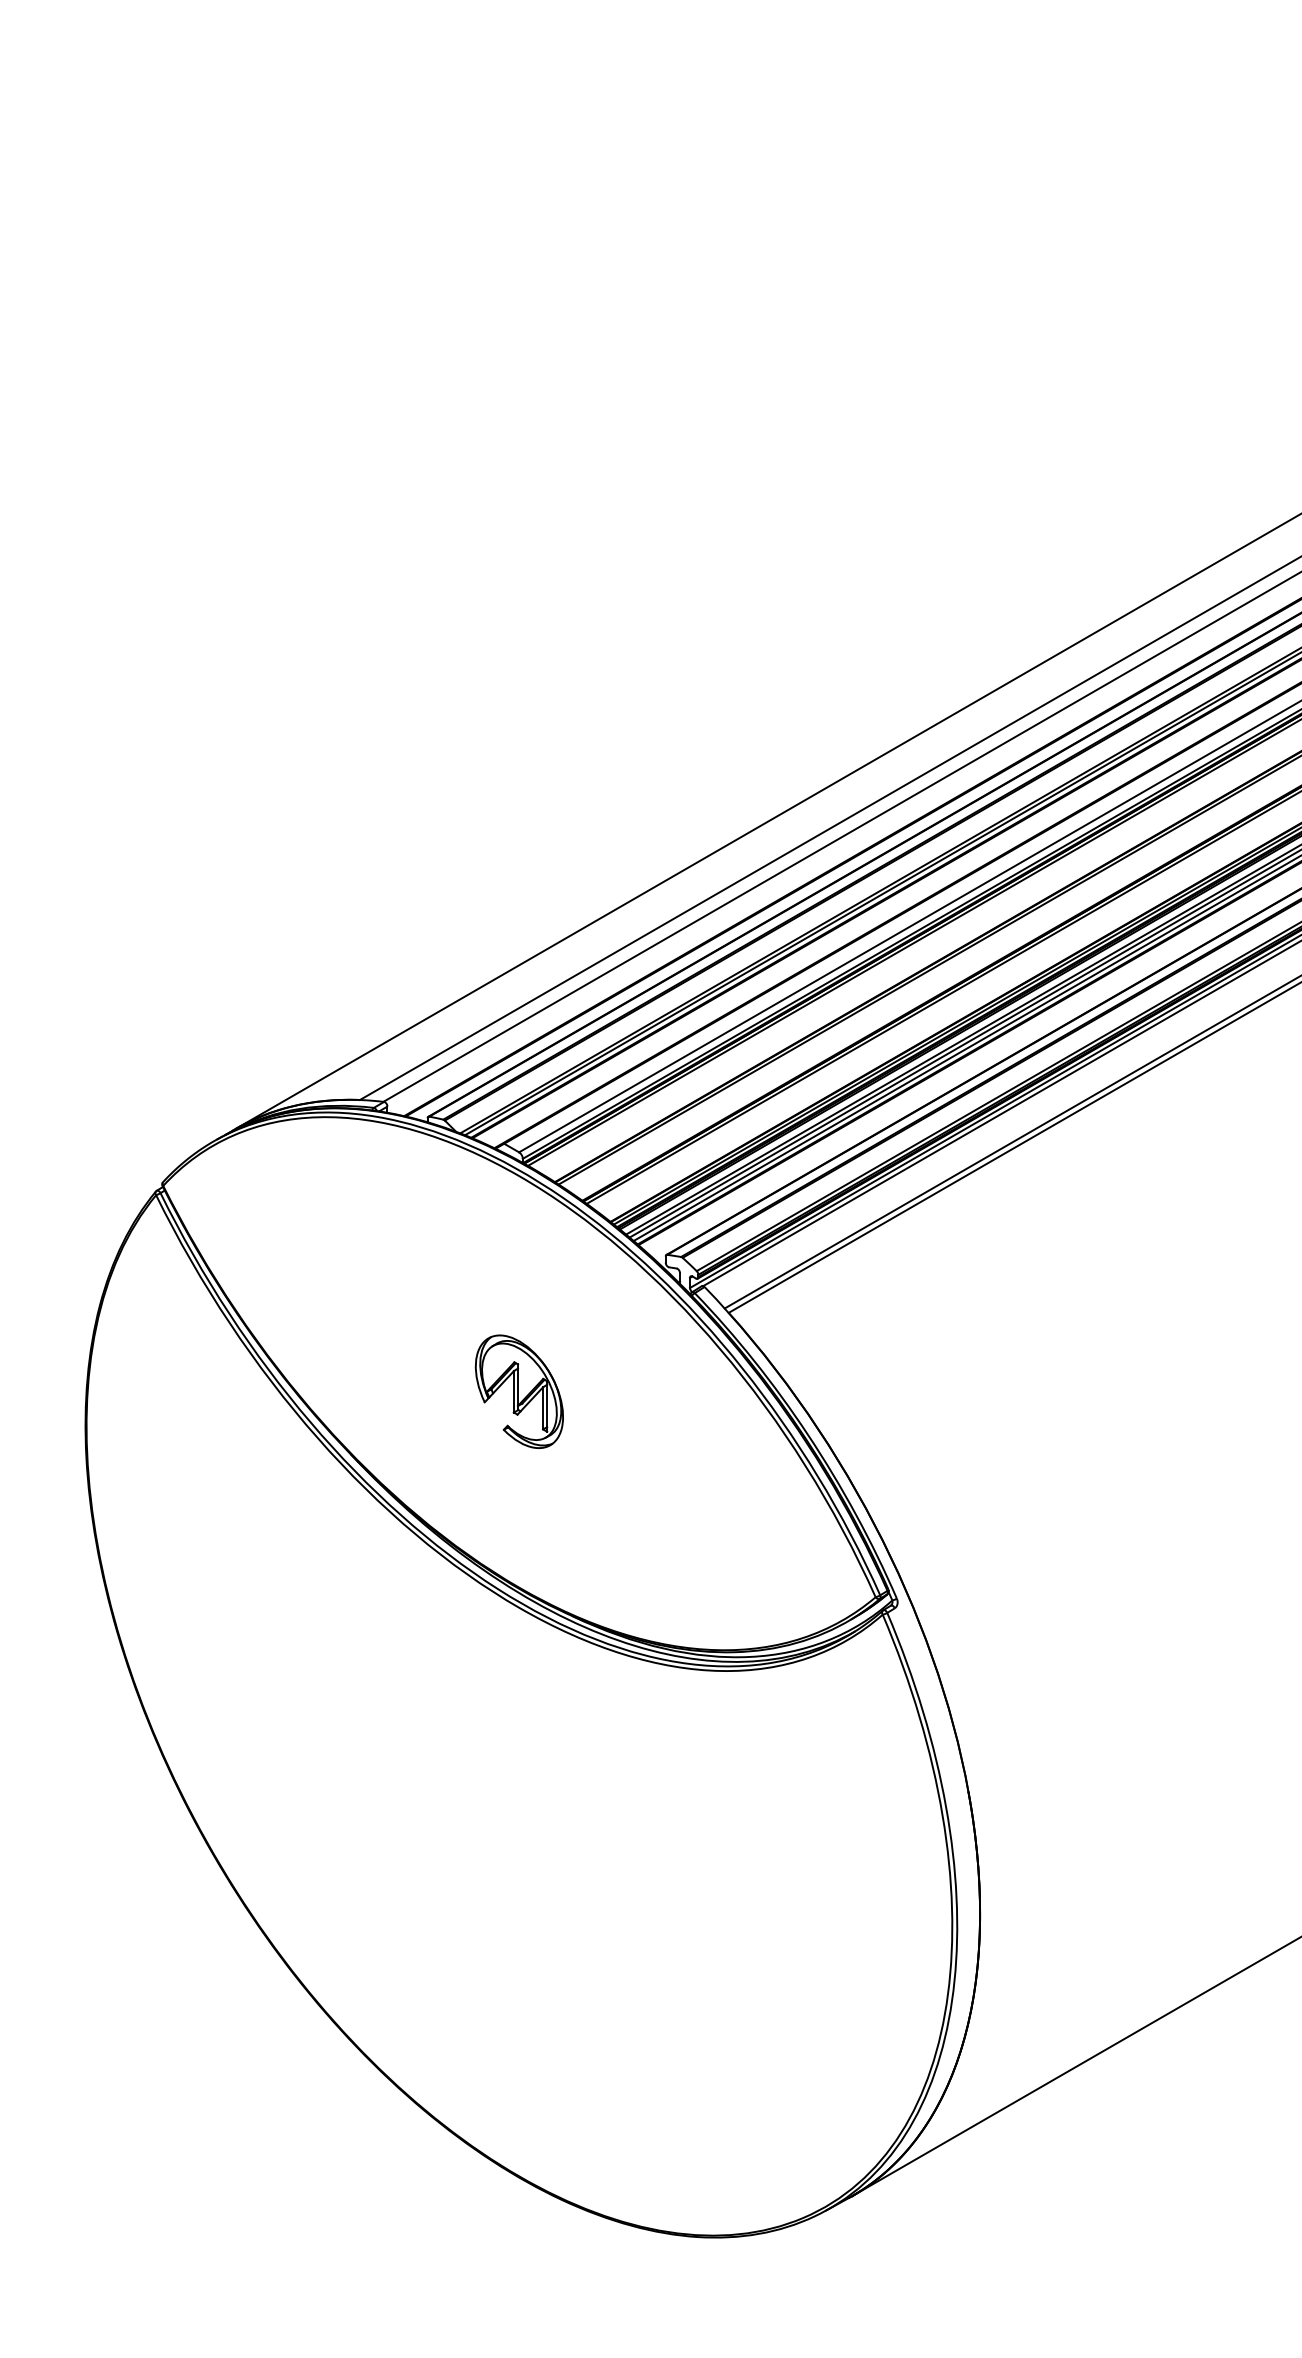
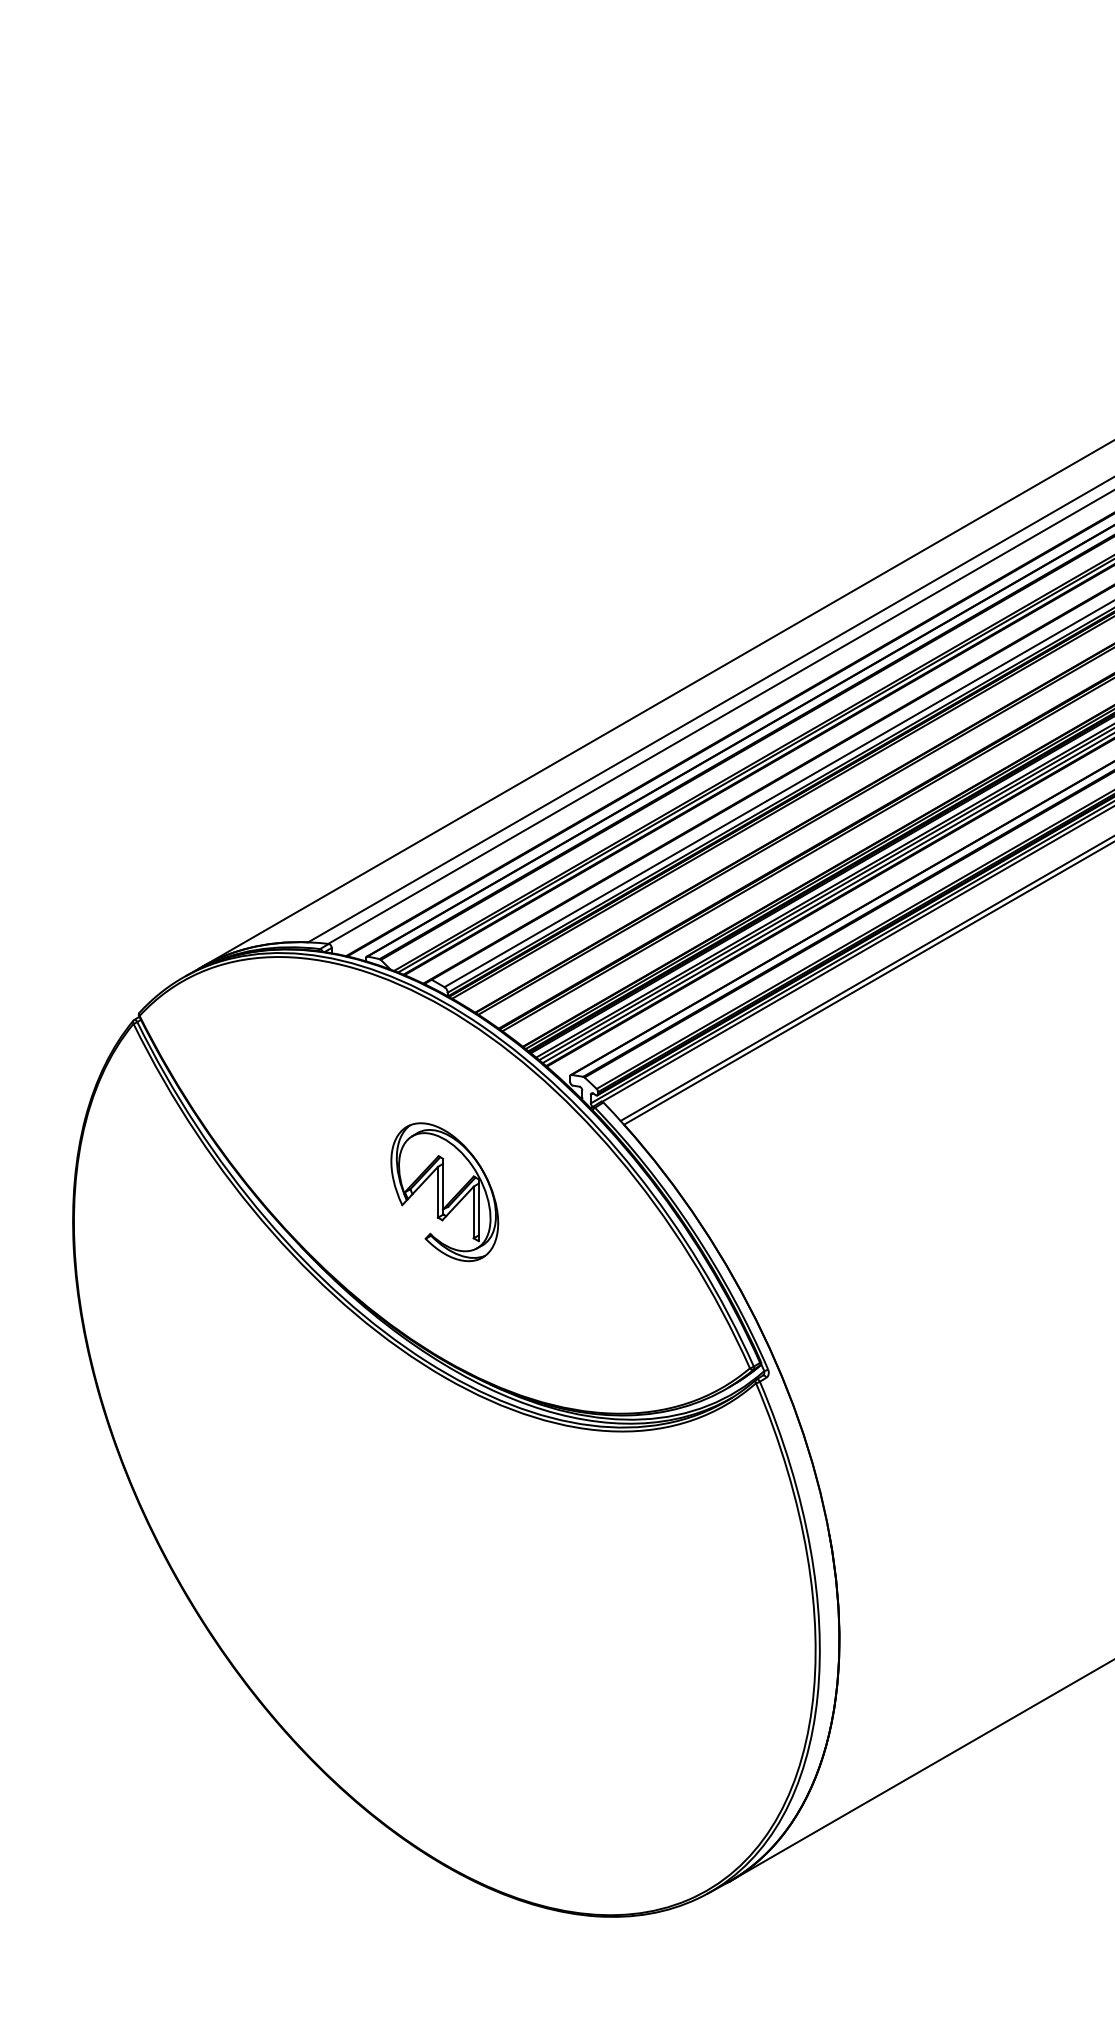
part: (519, 1391) -> (444, 1192), size x1.43

